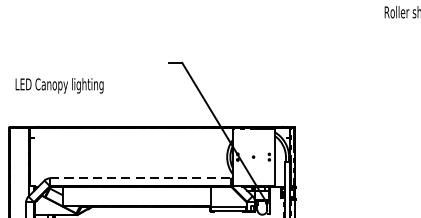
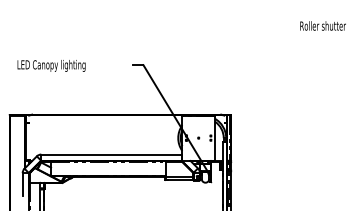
text: (59, 85) -> (51, 65), moved
line: (140, 178) -> (111, 154), dashed -> solid

